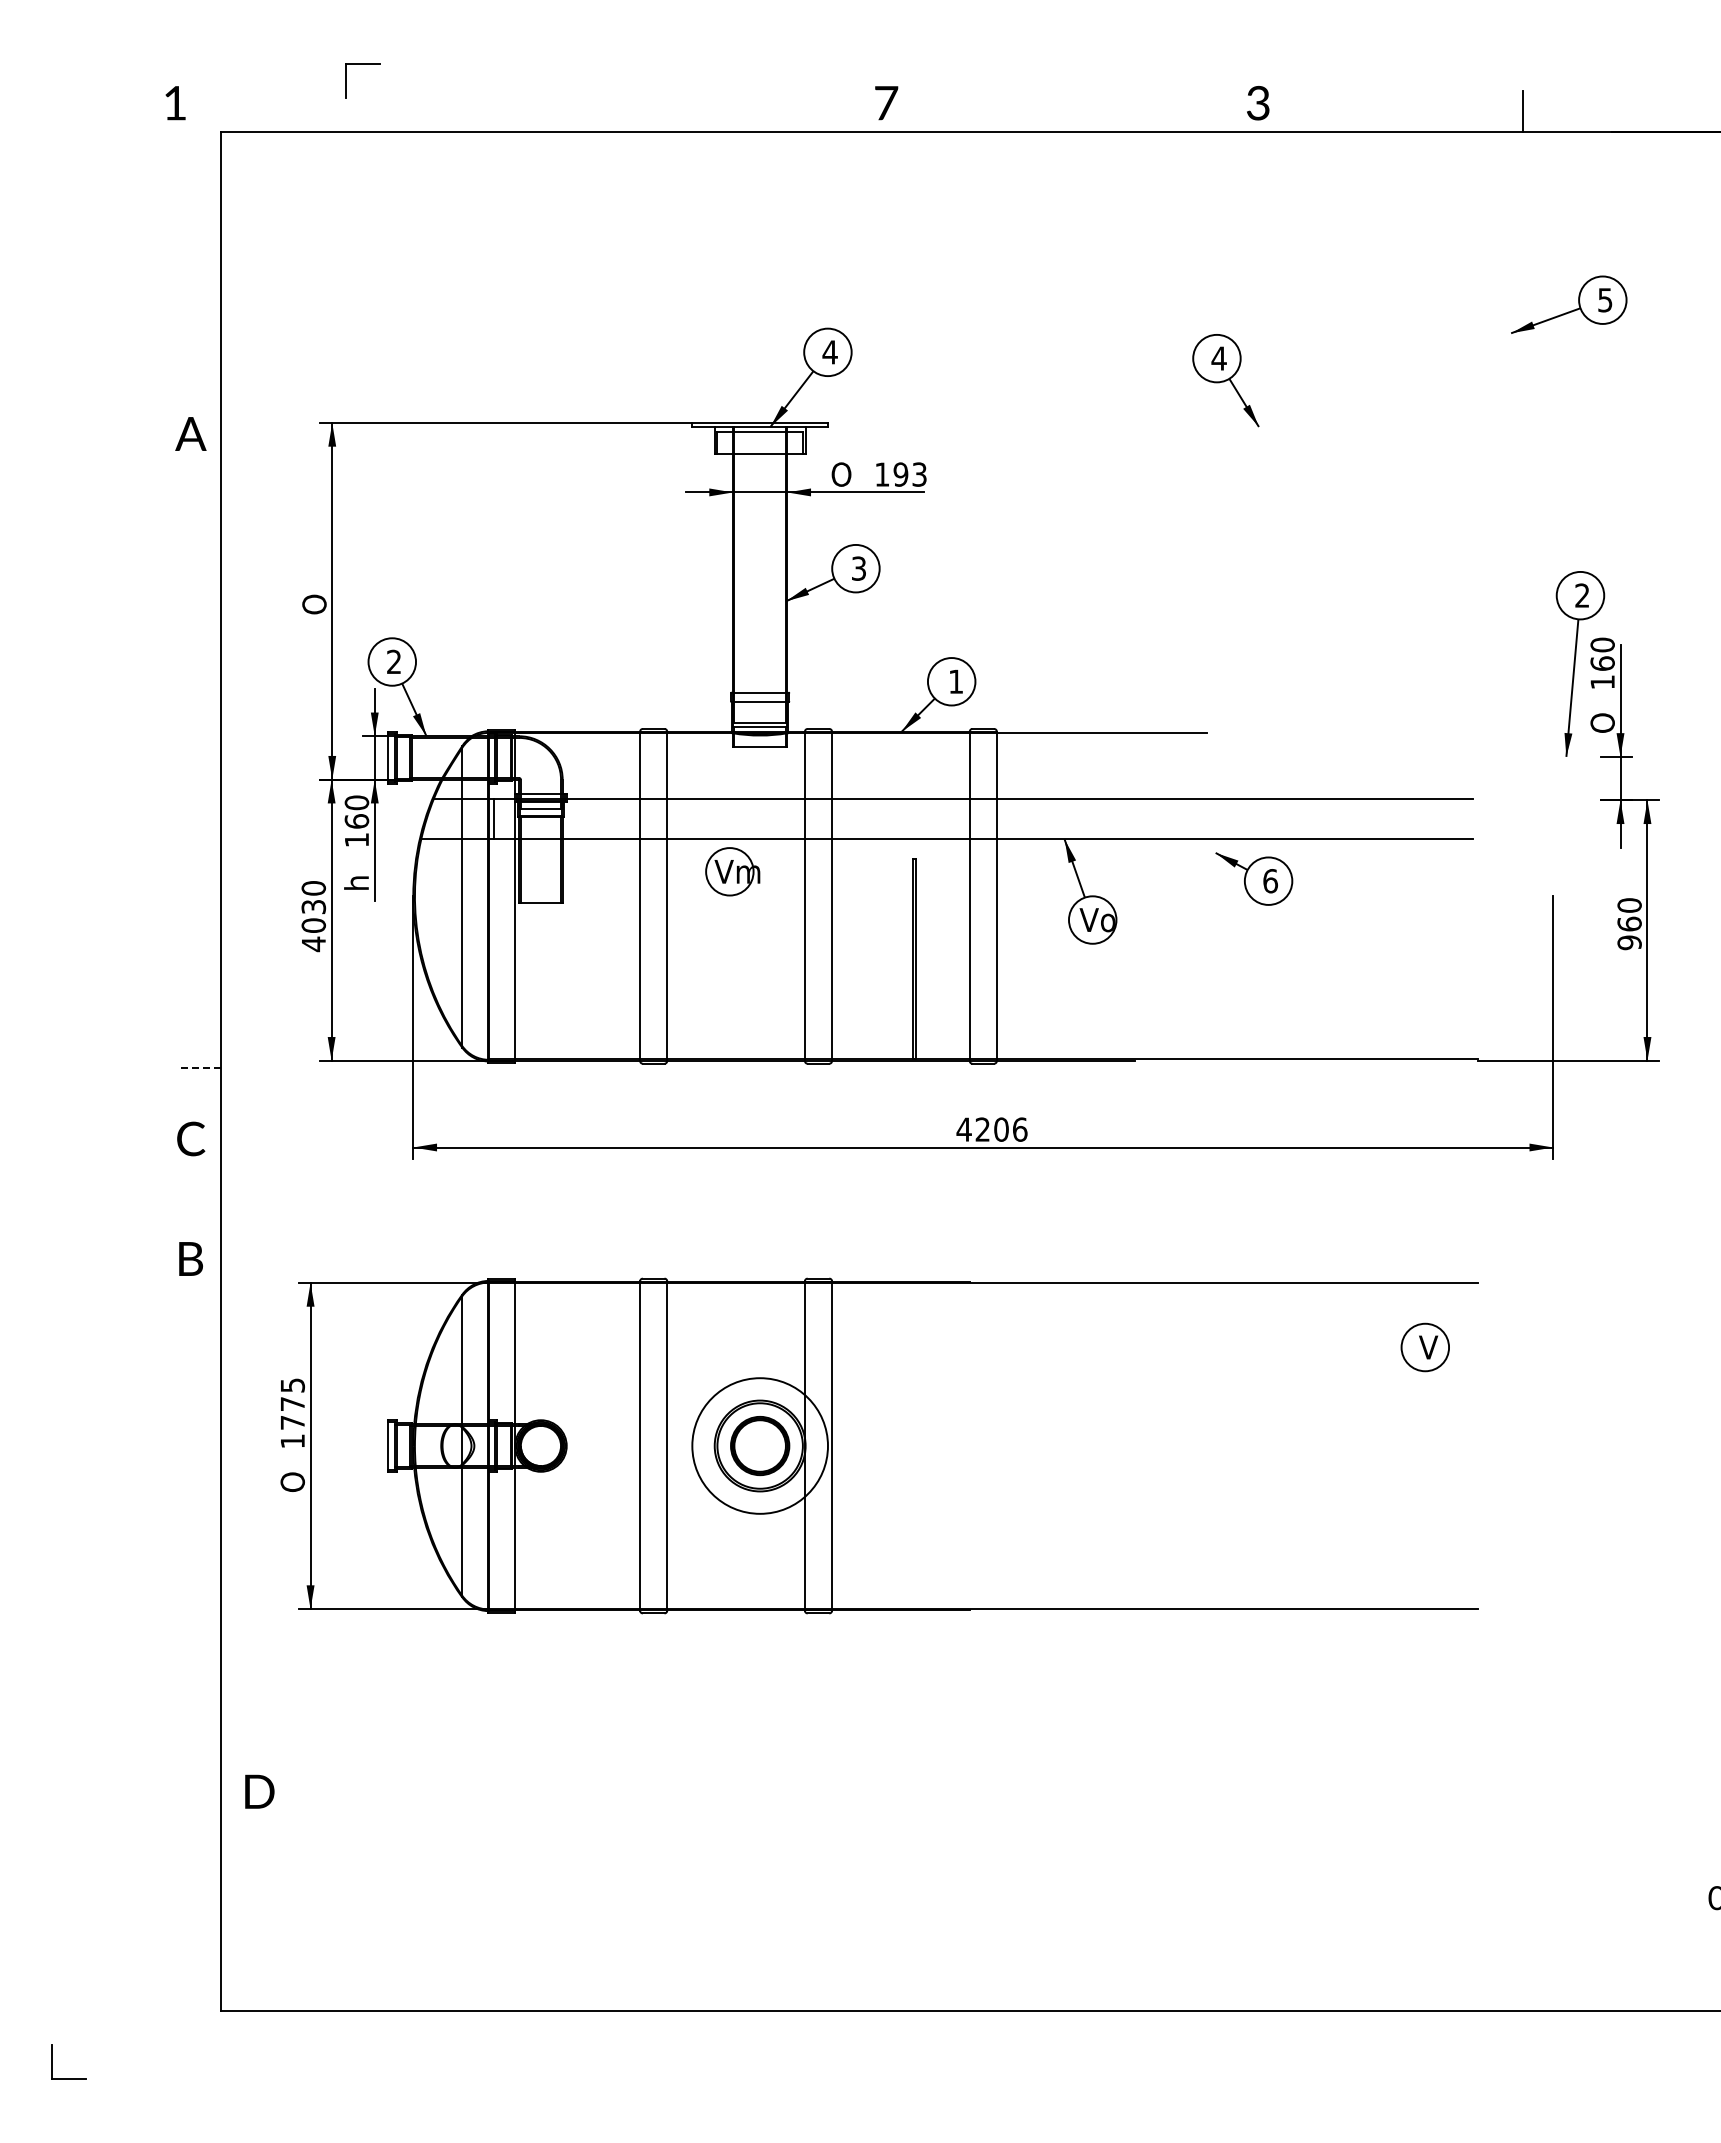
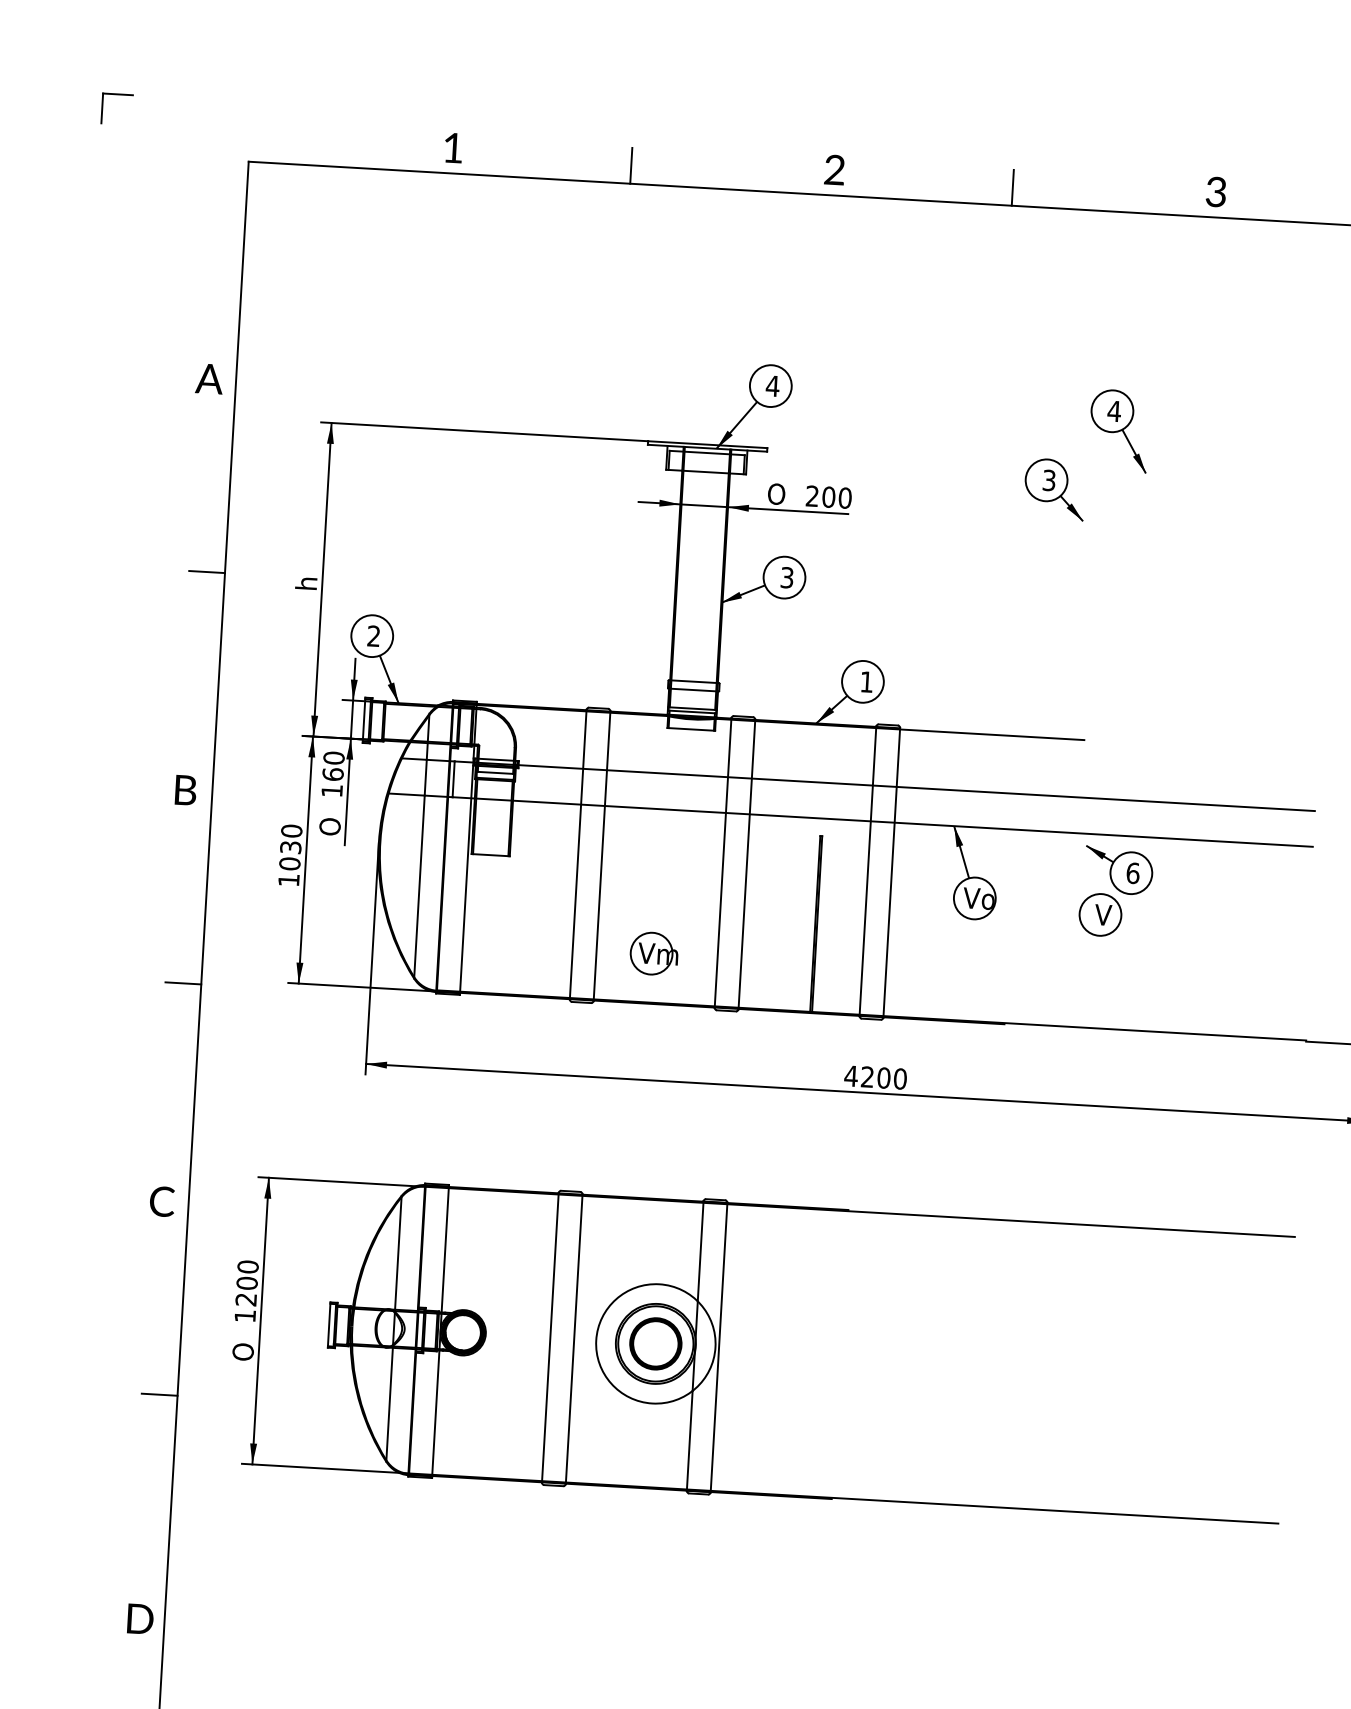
part: (362, 64) -> (117, 94), moved
text: (886, 102) -> (834, 169), 7 -> 2
text: (175, 103) -> (453, 148), moved
text: (1258, 103) -> (1216, 192), moved
line: (655, 111) -> (631, 165), added
line: (1089, 111) -> (1012, 187), added
text: (190, 433) -> (209, 378), moved
part: (1156, 450) -> (1054, 488), added
text: (900, 474) -> (828, 497), 193 -> 200
line: (200, 600) -> (206, 572), added
text: (313, 604) -> (305, 581), O -> h
part: (732, 871) -> (653, 953), moved
text: (356, 880) -> (329, 826), h -> O
text: (313, 944) -> (288, 880), 4030 -> 1030
line: (200, 1068) -> (183, 983), dashed -> solid
text: (1019, 1129) -> (899, 1078), 4206 -> 4200
text: (191, 1138) -> (162, 1201), moved
text: (190, 1258) -> (185, 789), moved
part: (1424, 1347) -> (1099, 914), moved
text: (292, 1403) -> (246, 1282), 1775 -> 1200
line: (200, 1536) -> (159, 1395), added
text: (259, 1791) -> (140, 1618), moved

